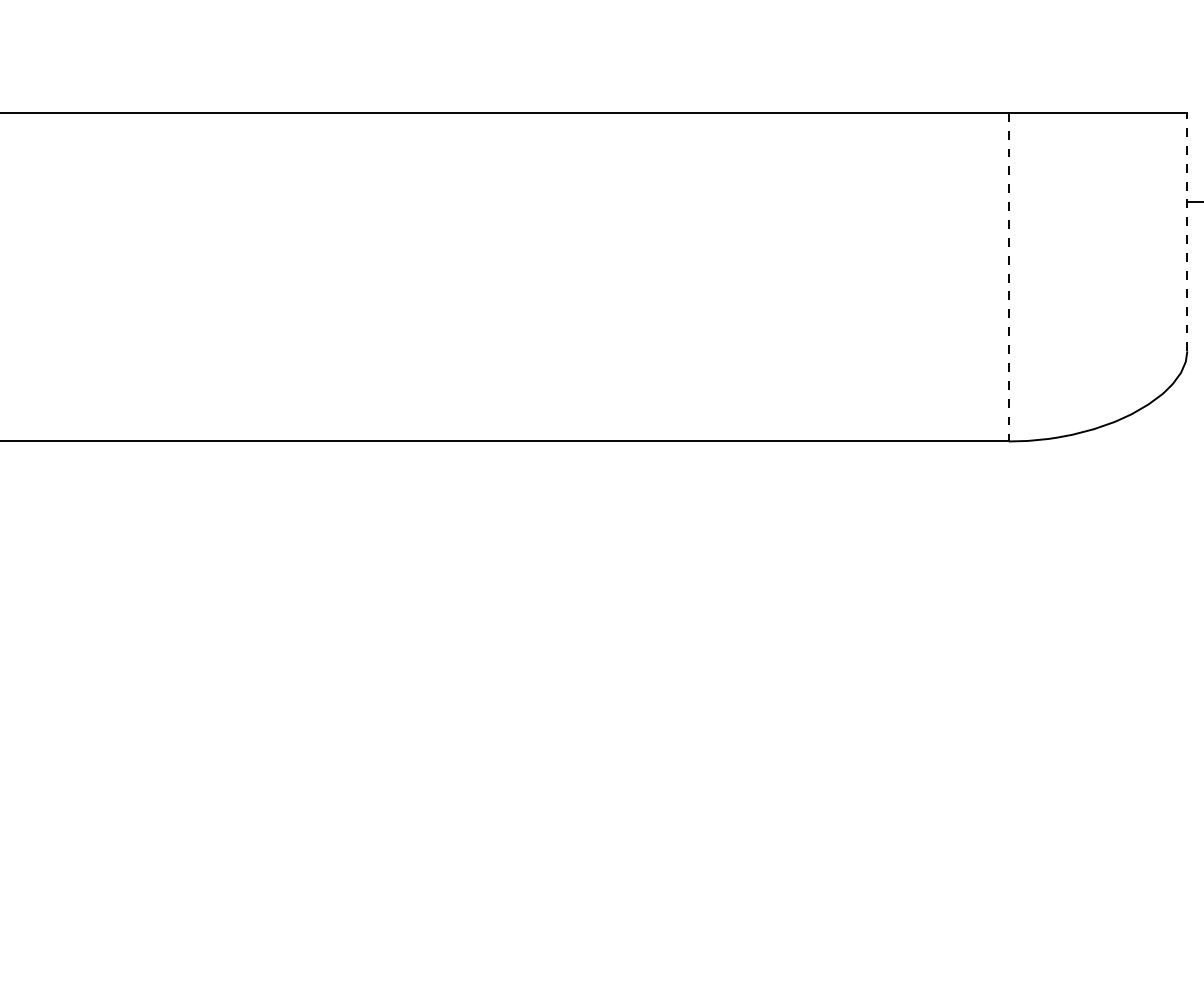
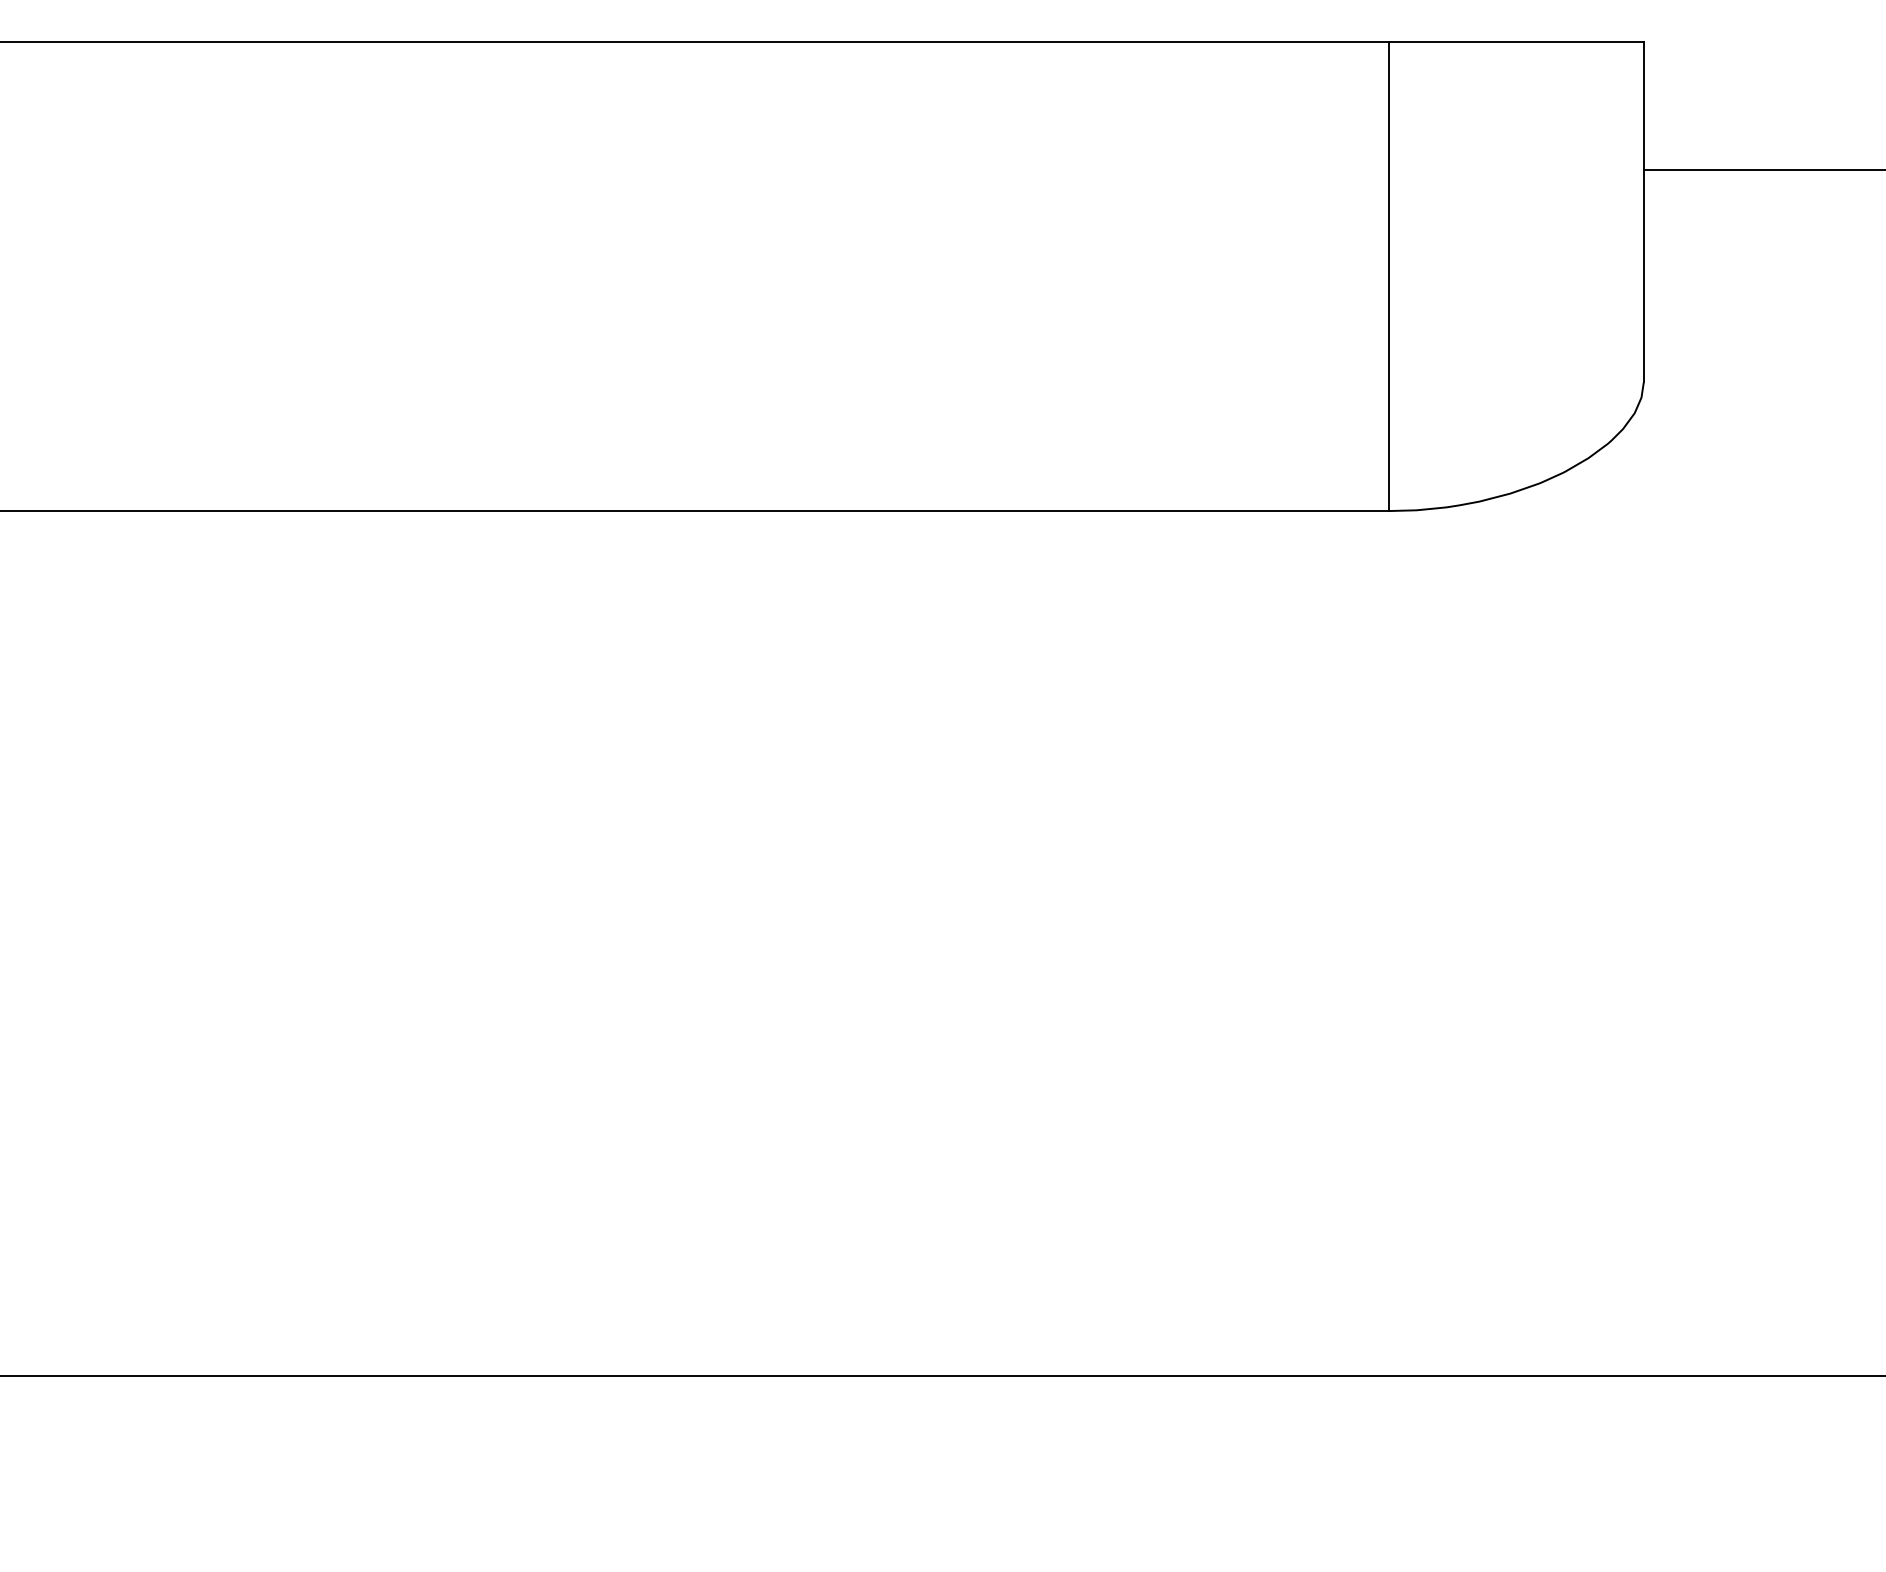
line: (1187, 231) -> (1643, 211), dashed -> solid
line: (1008, 277) -> (1388, 277), dashed -> solid

